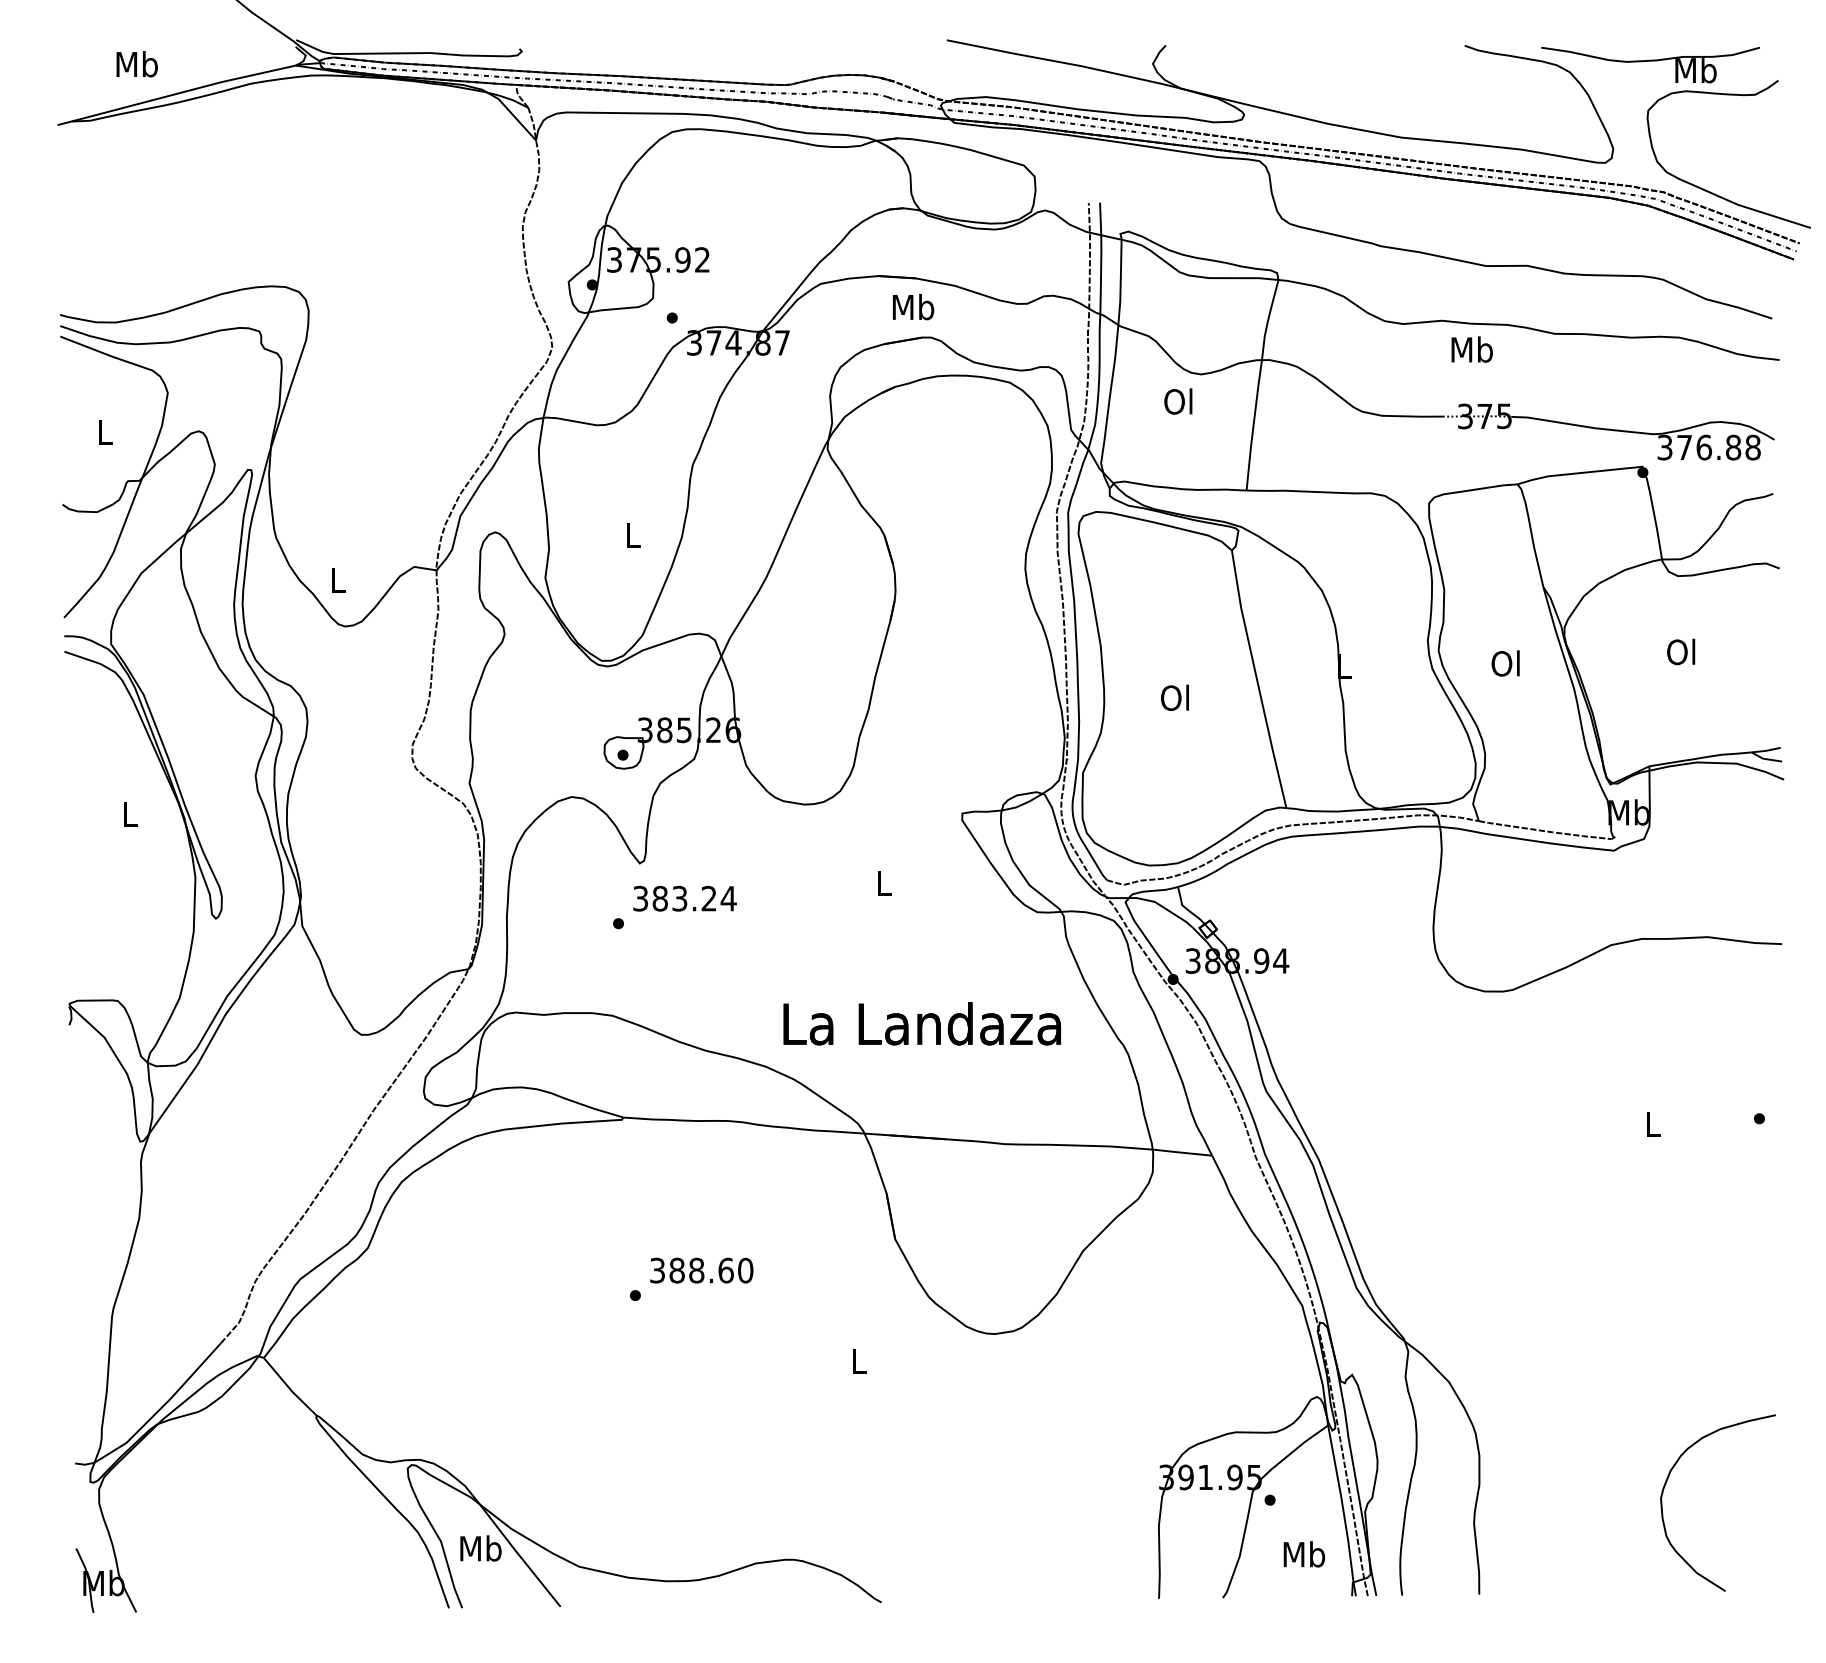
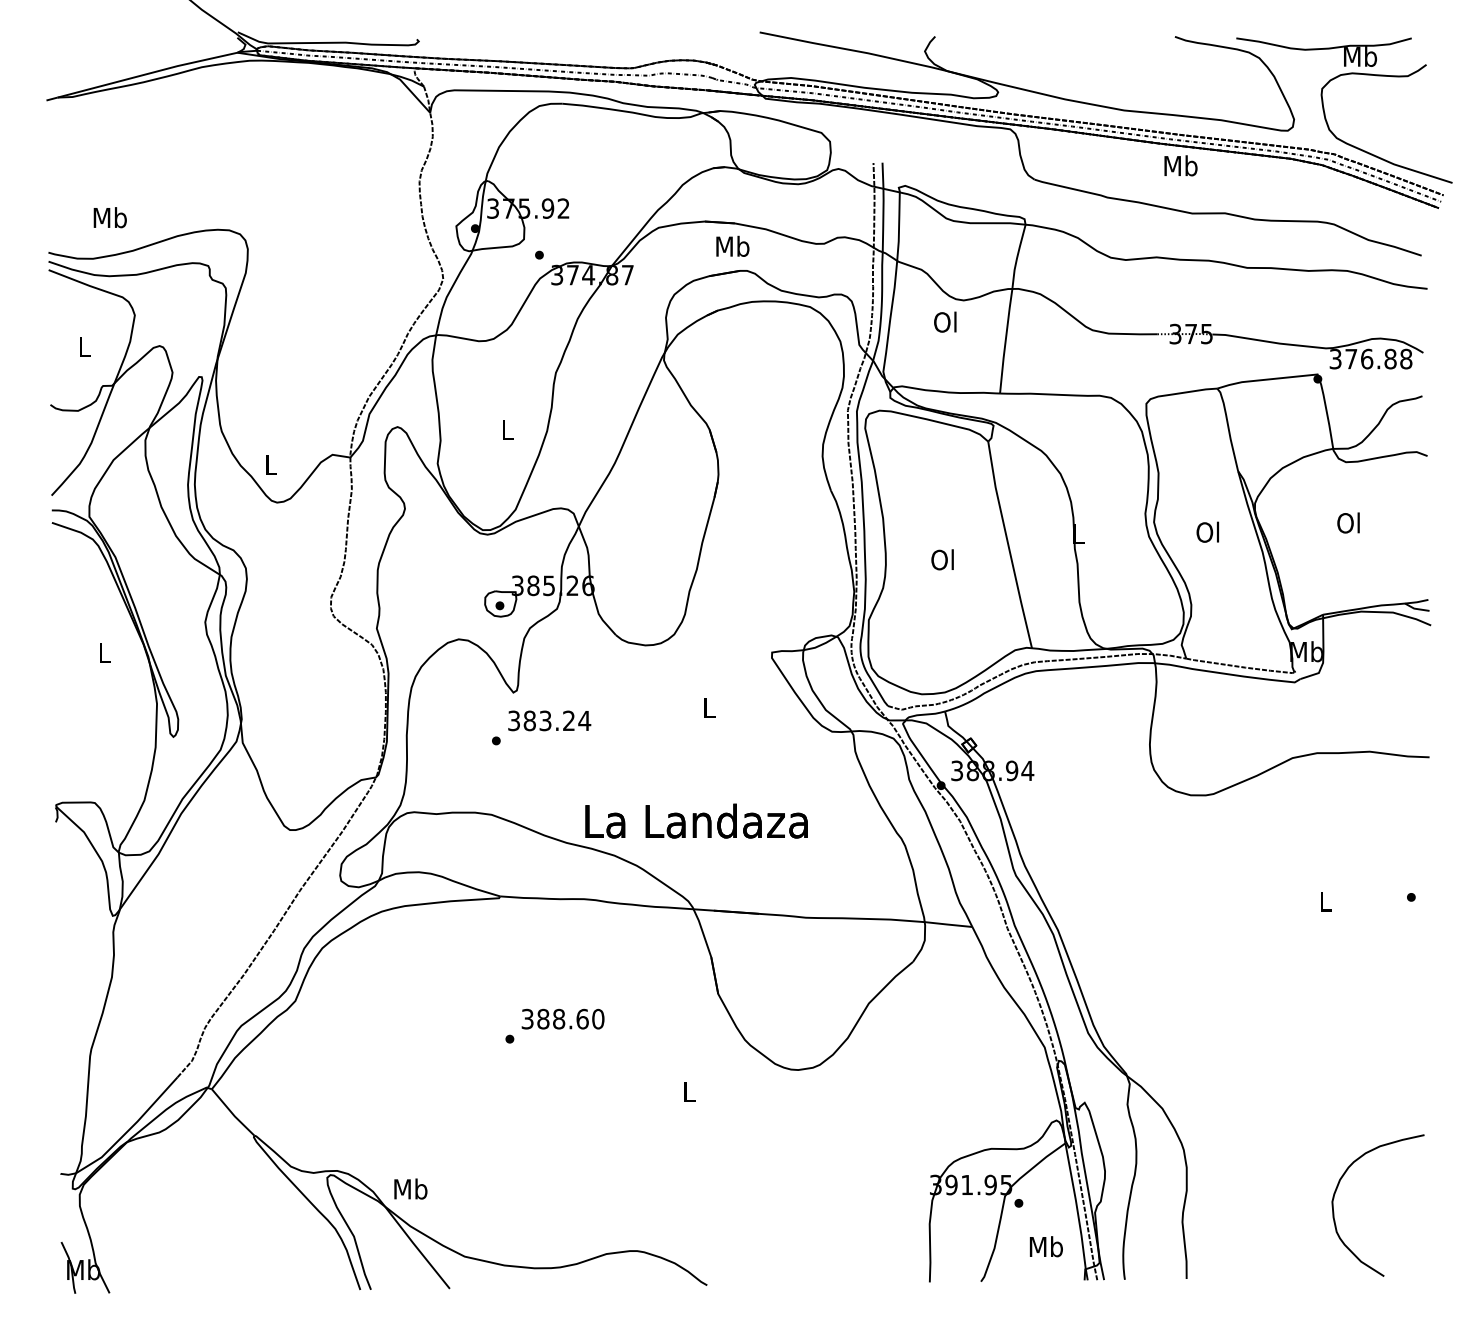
text: (136, 64) -> (109, 217), moved
text: (1471, 349) -> (1180, 165), moved
text: (921, 1023) -> (696, 820), moved
text: (480, 1548) -> (410, 1189), moved

